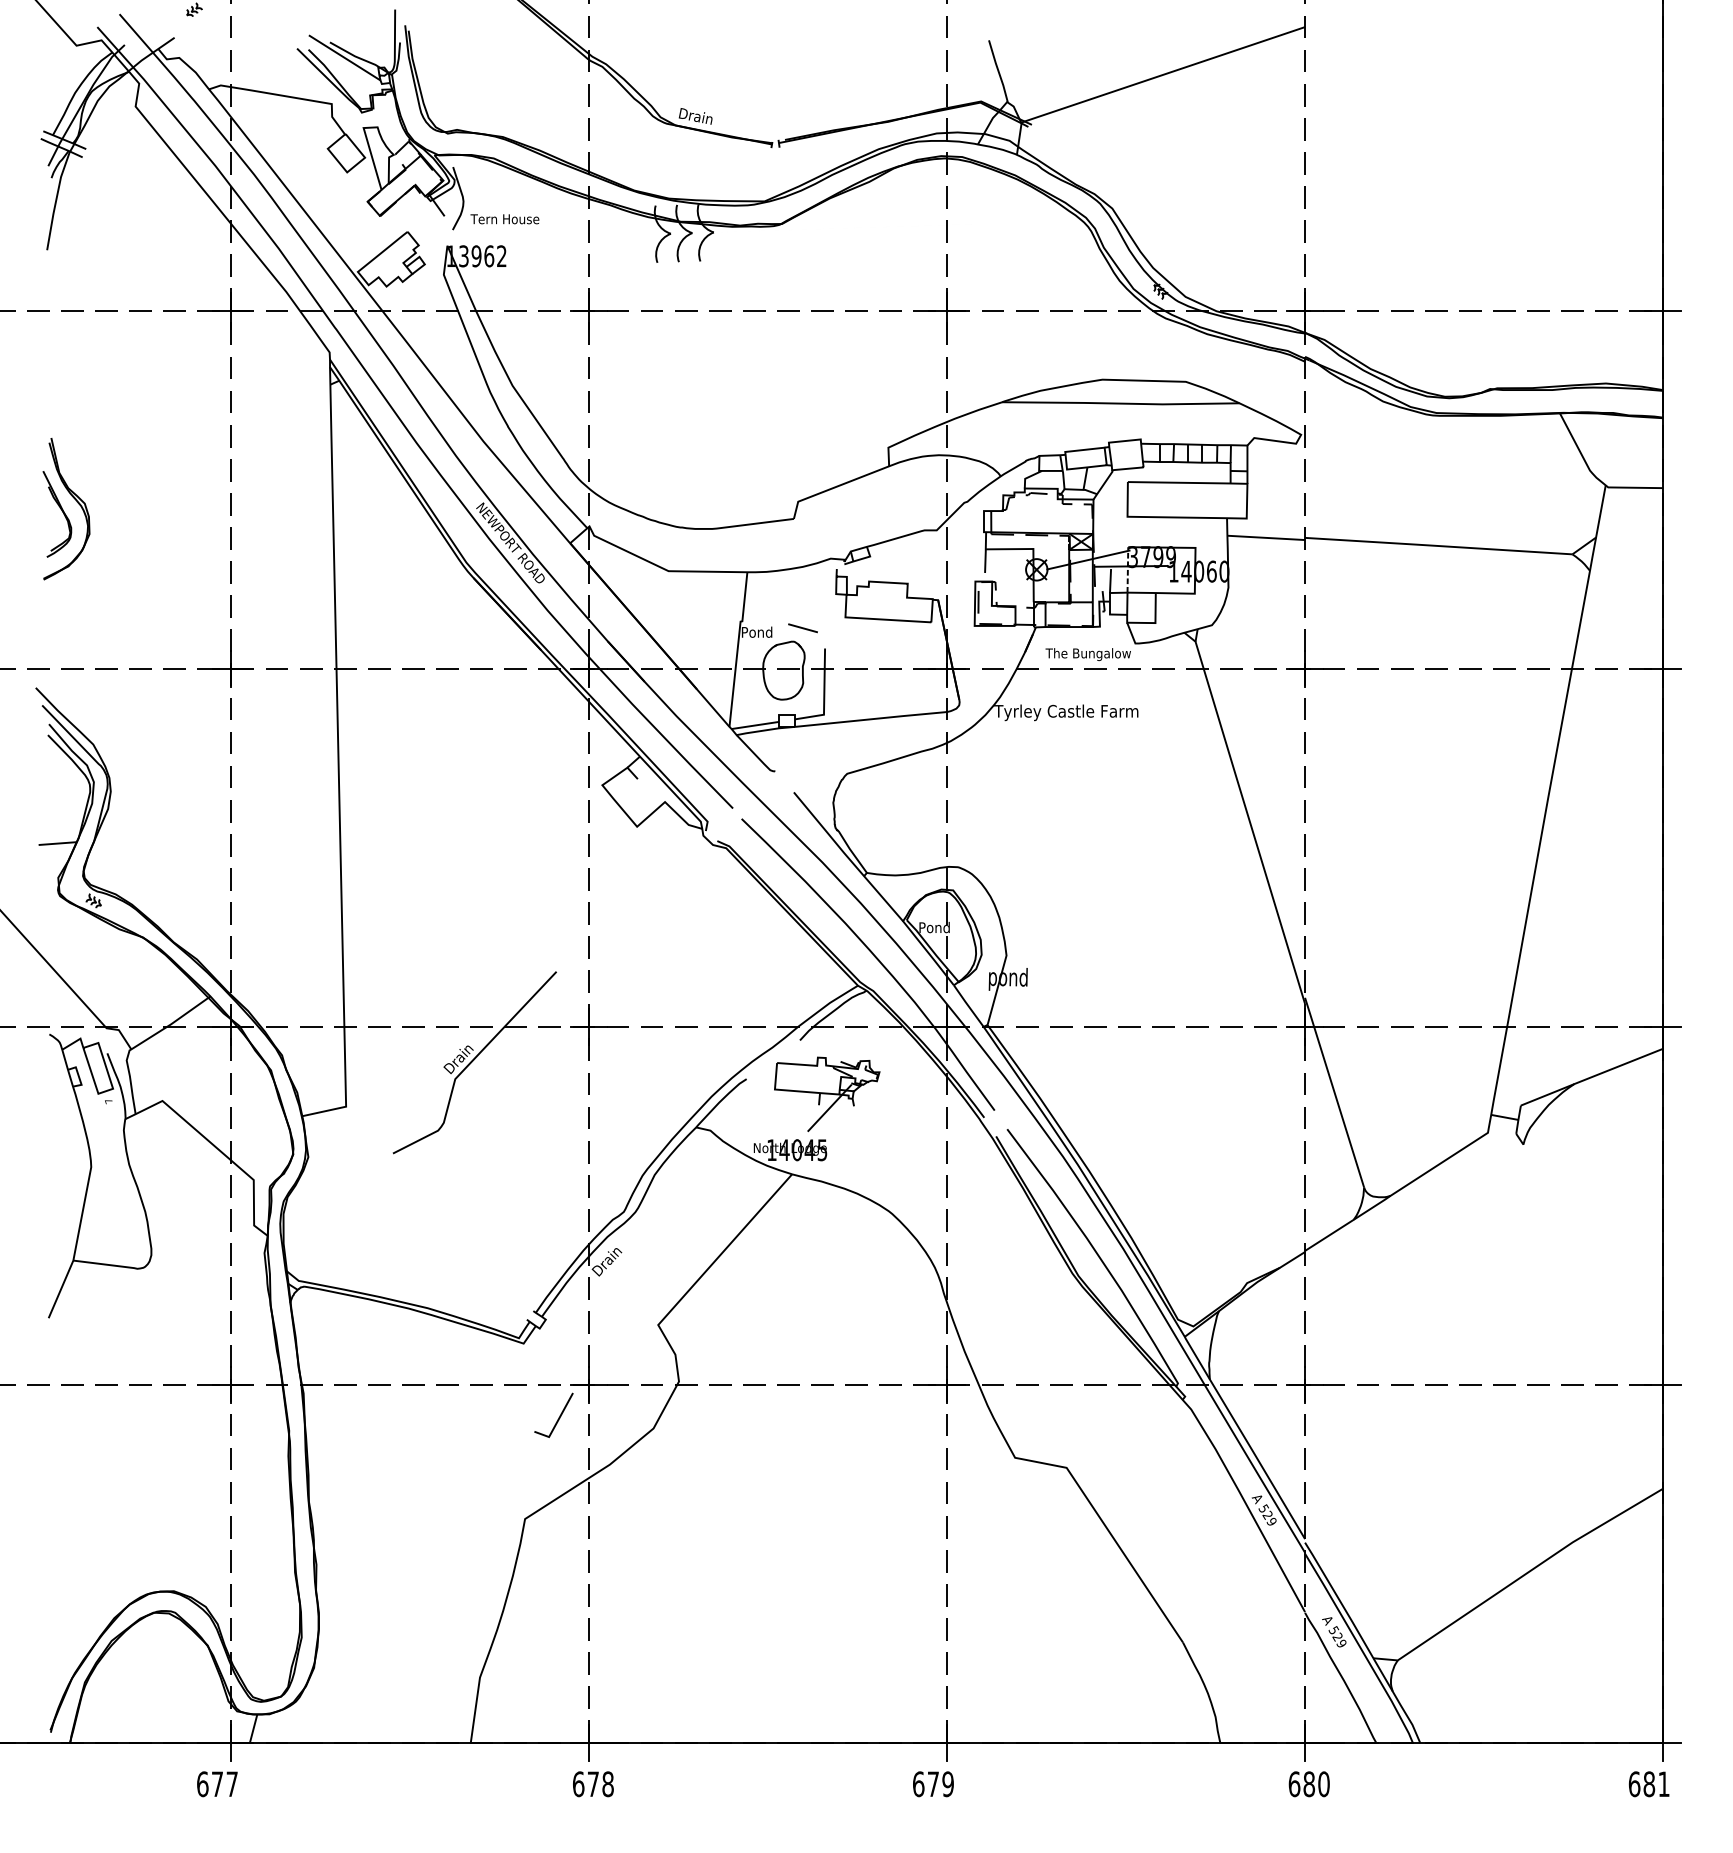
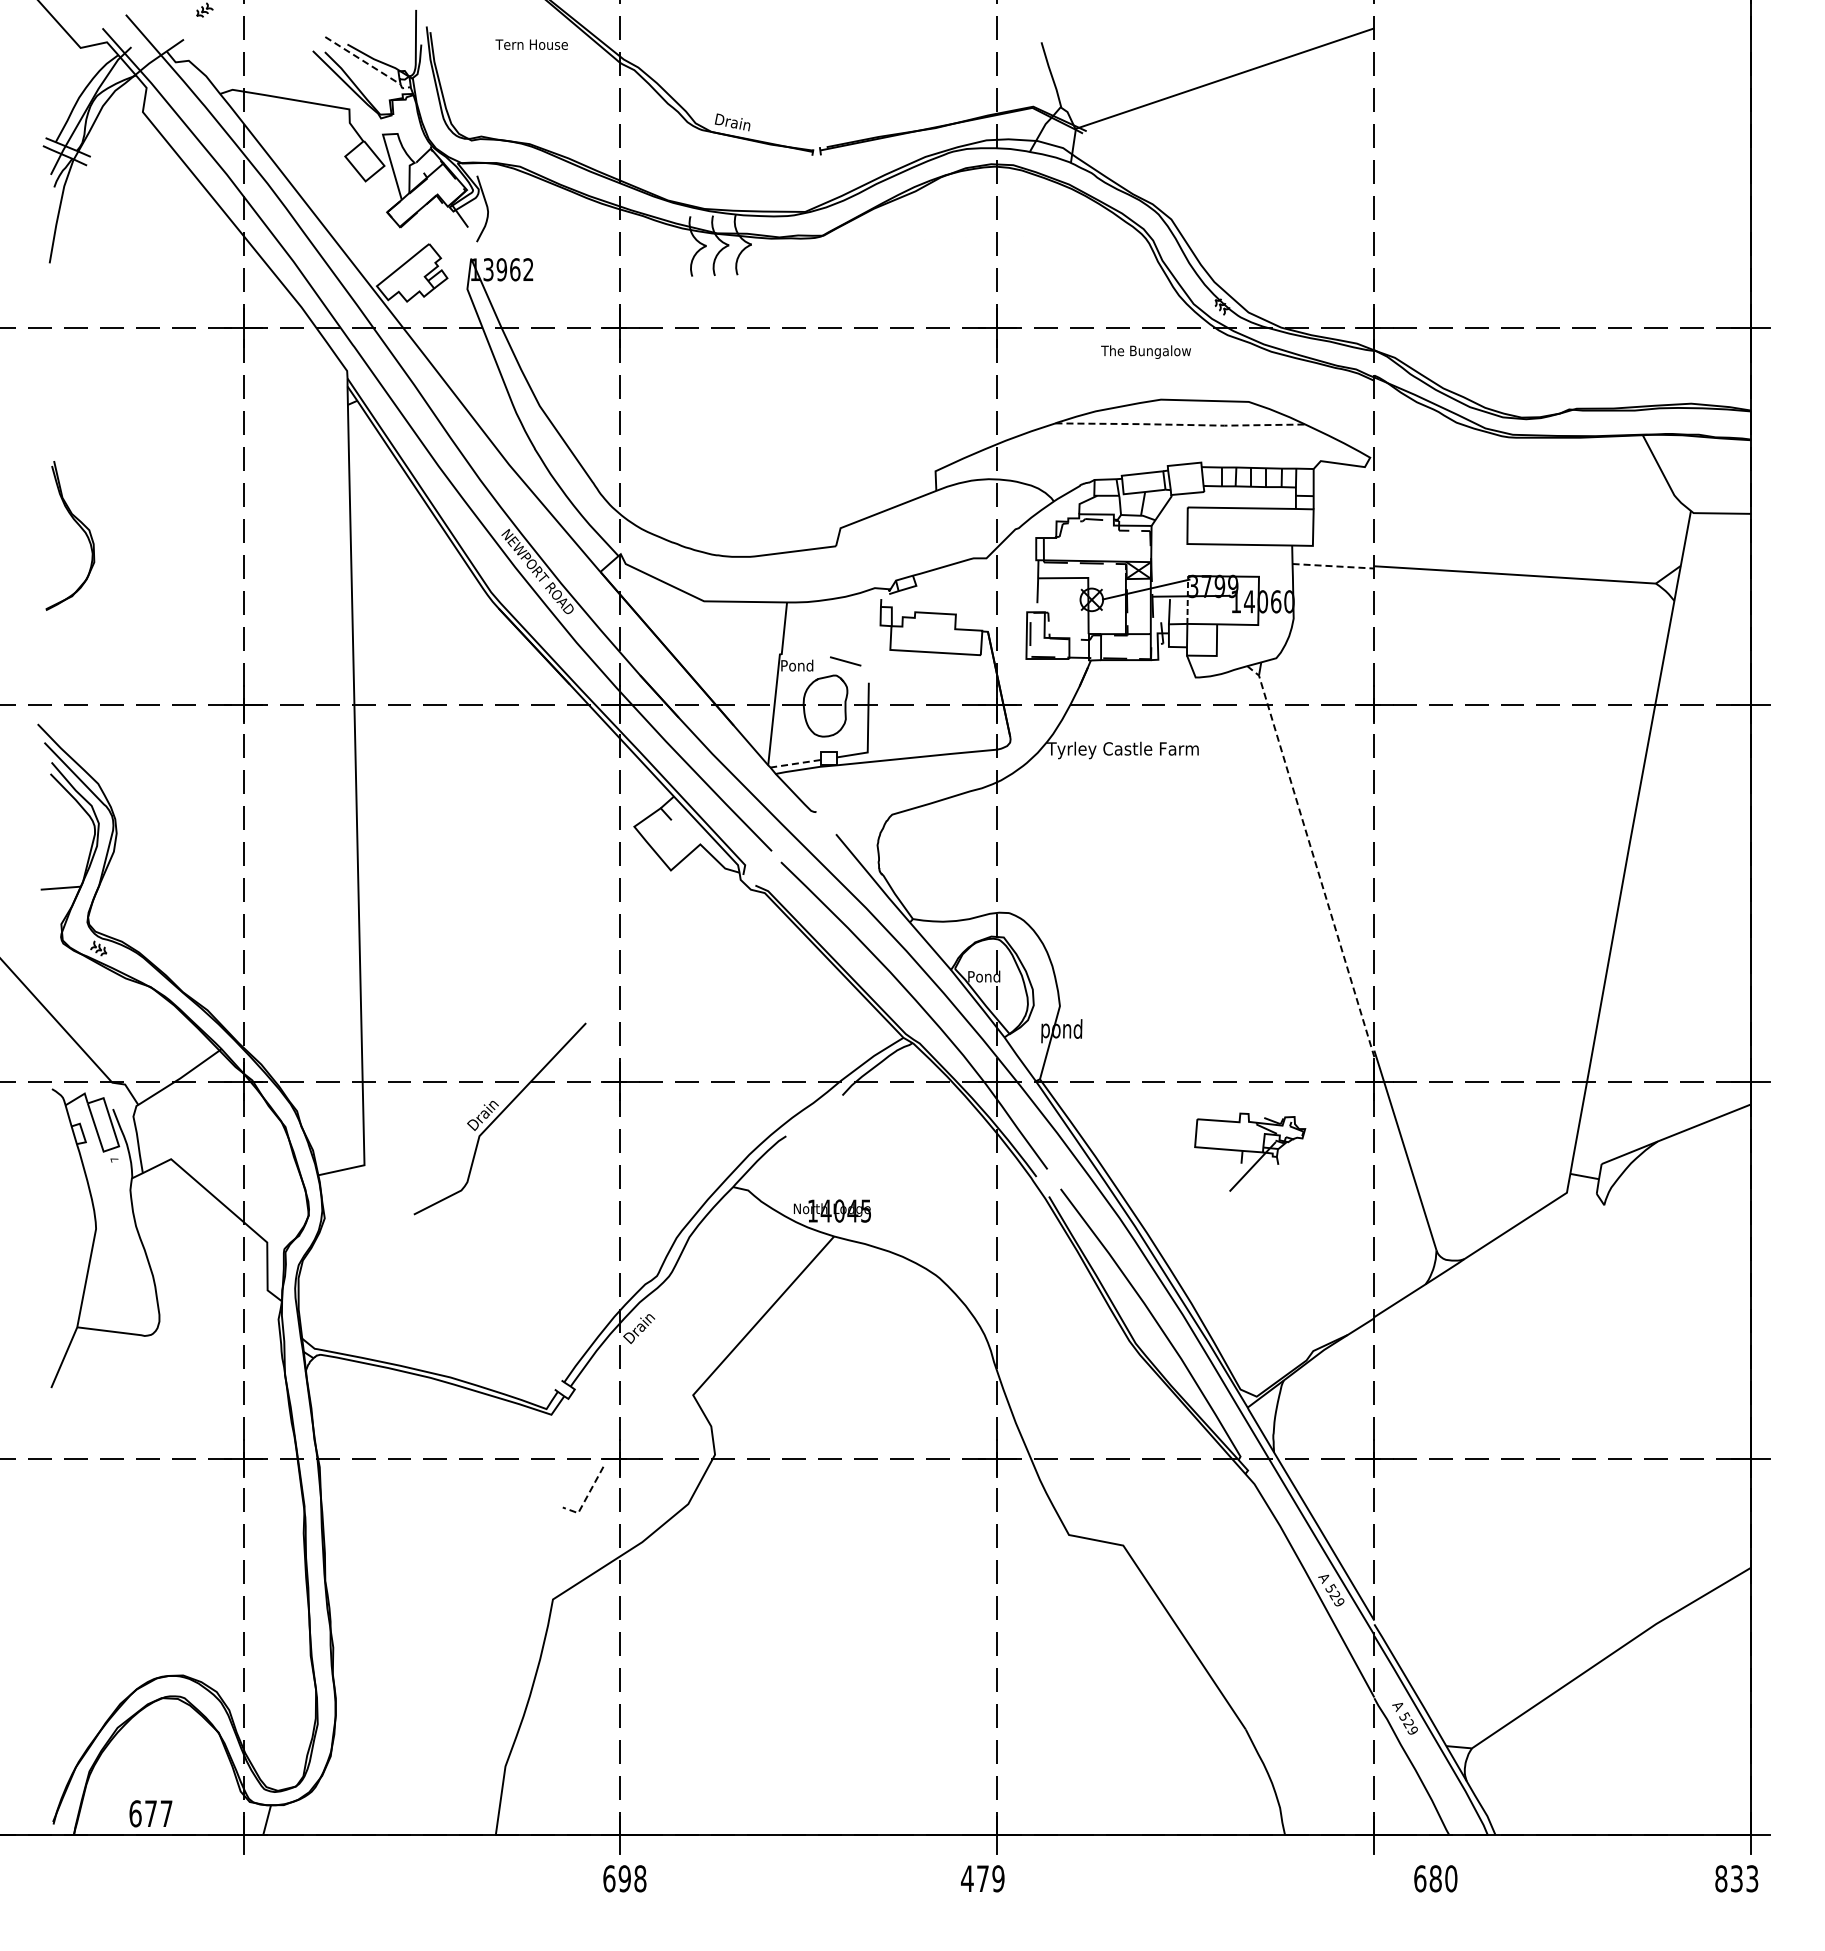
line: (350, 62) -> (369, 65), solid -> dashed
text: (504, 219) -> (531, 44), moved
line: (1120, 403) -> (1180, 424), solid -> dashed
part: (62, 512) -> (65, 539), removed
line: (1266, 538) -> (1333, 566), solid -> dashed
text: (1087, 653) -> (1145, 351), moved
line: (755, 725) -> (795, 763), solid -> dashed
line: (1248, 815) -> (1314, 858), solid -> dashed
part: (827, 1093) -> (1250, 1151), moved
line: (556, 1423) -> (586, 1498), solid -> dashed
text: (216, 1783) -> (150, 1813), moved
text: (593, 1783) -> (624, 1878), 678 -> 698
text: (918, 1783) -> (967, 1878), 679 -> 479
text: (1309, 1783) -> (1435, 1878), moved
text: (1648, 1783) -> (1736, 1878), 681 -> 833

